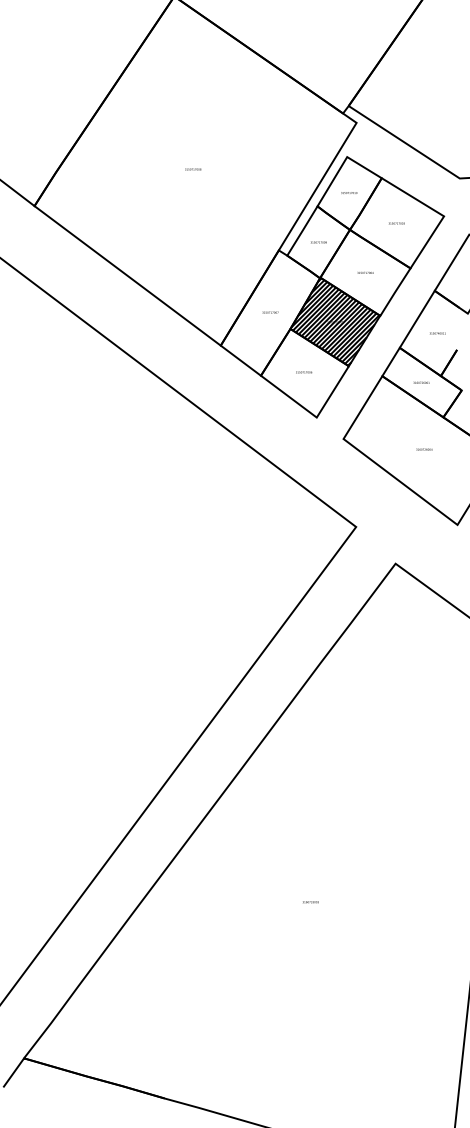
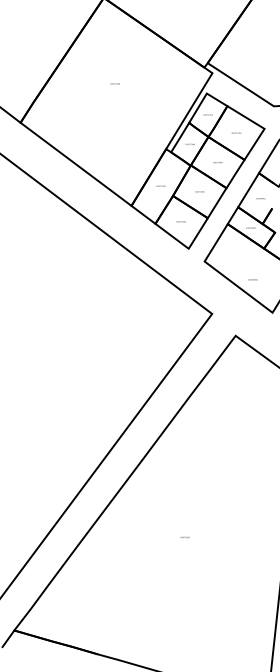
text: (192, 168) -> (114, 83), moved
hatch: (334, 321) -> (199, 191), removed
text: (423, 449) -> (252, 279), moved

